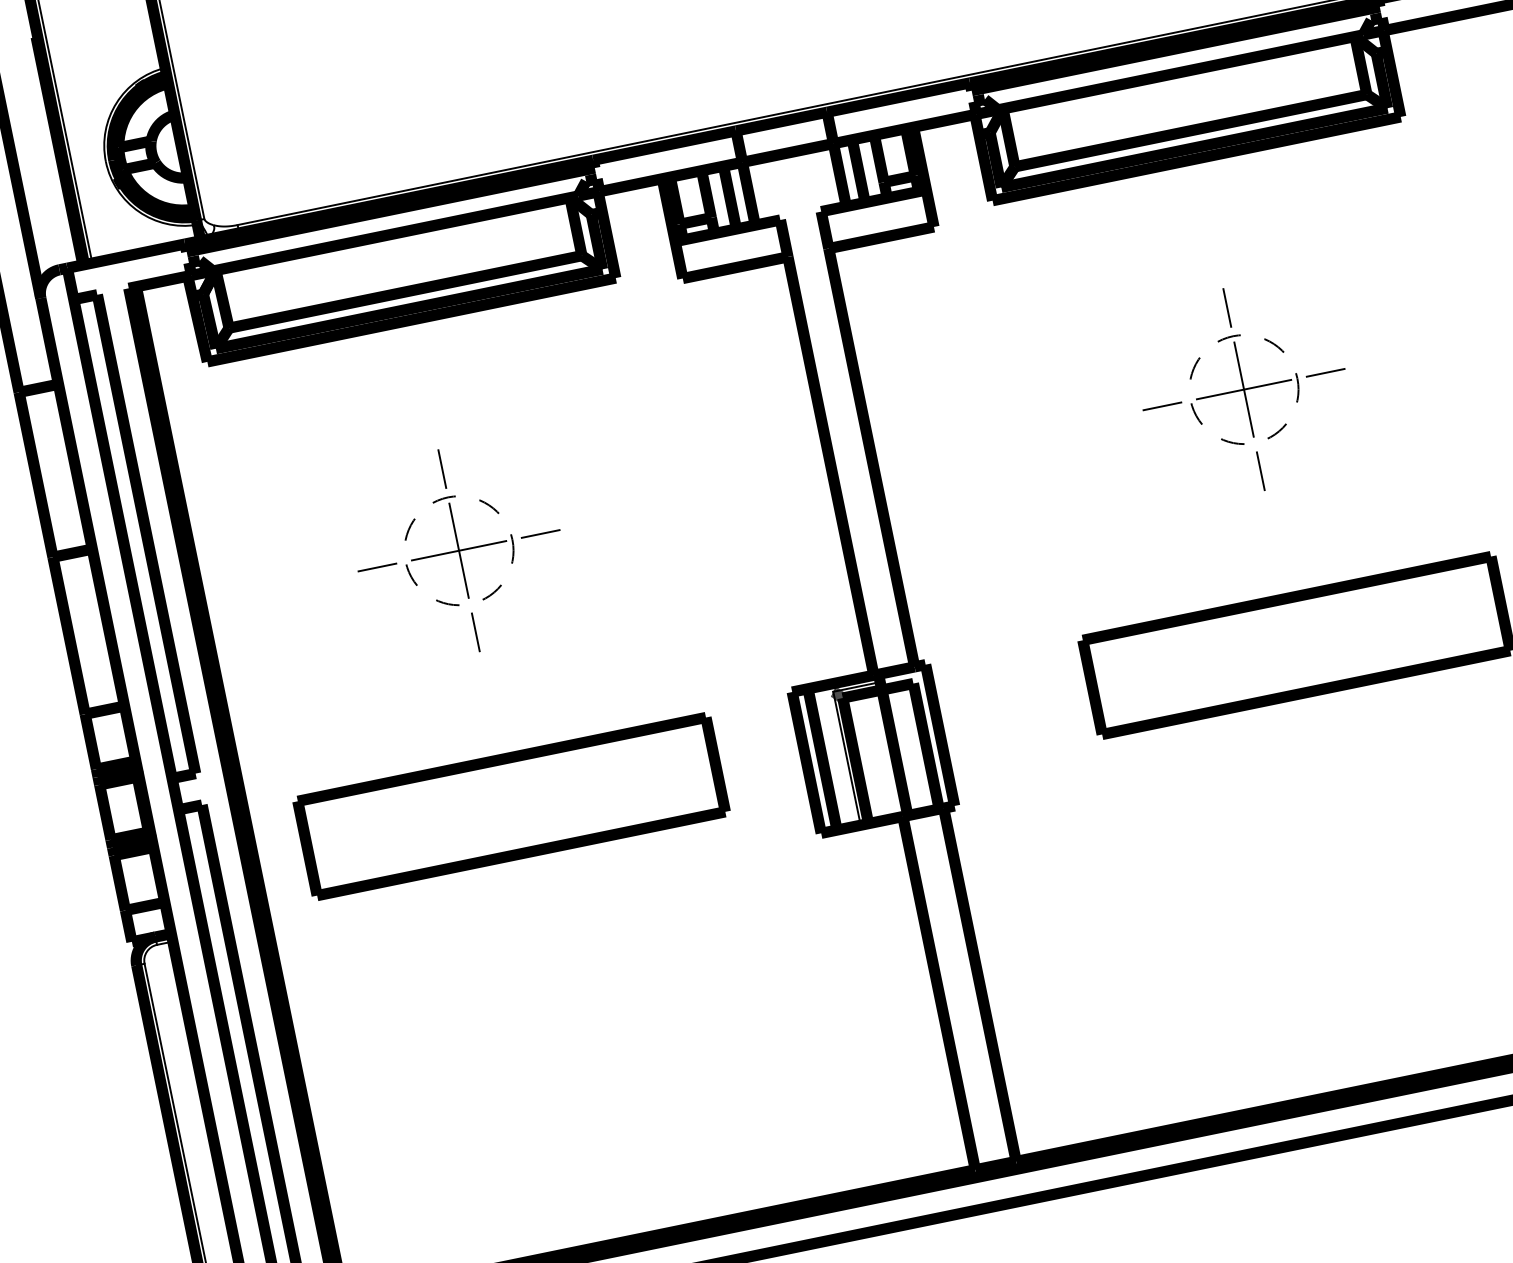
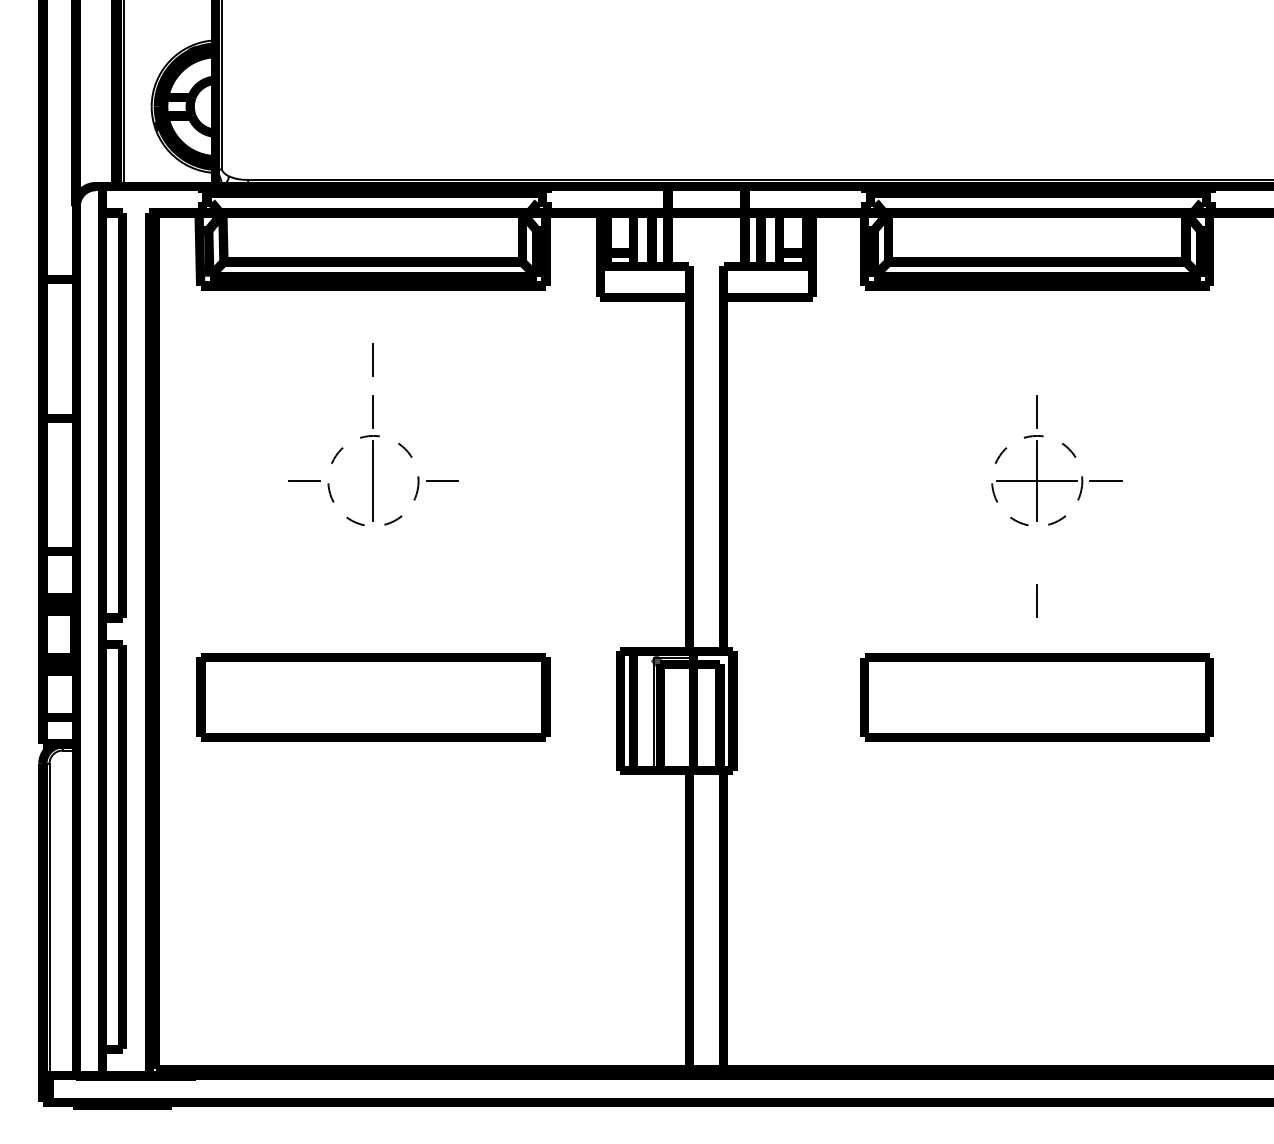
line: (1162, 406) -> (968, 481), removed
line: (1259, 470) -> (1036, 600), moved
line: (459, 551) -> (373, 481), removed
line: (474, 631) -> (372, 359), moved

